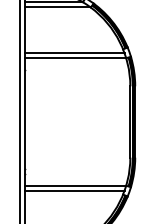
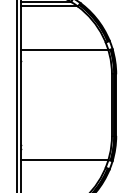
line: (74, 53) -> (63, 46), removed
line: (74, 190) -> (63, 164), removed

